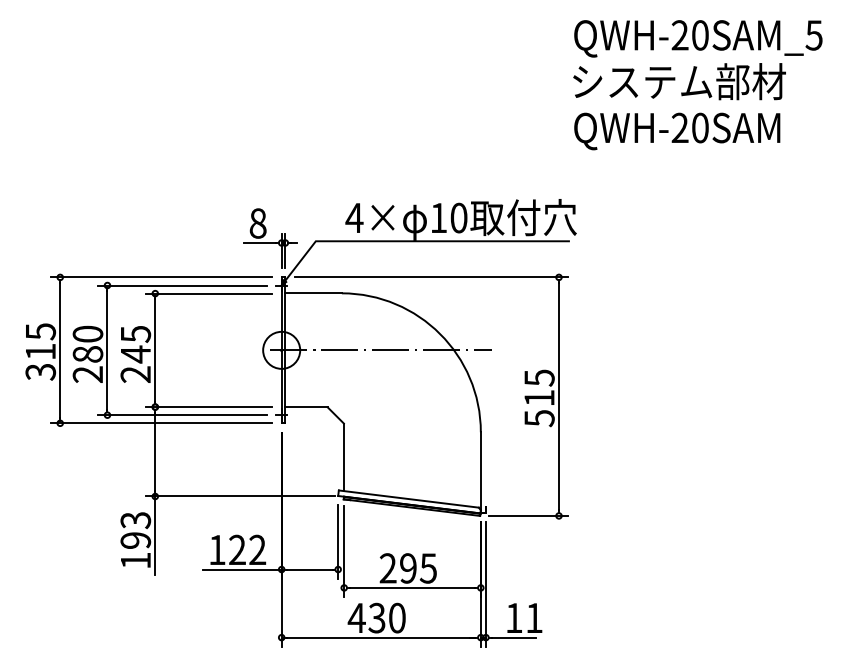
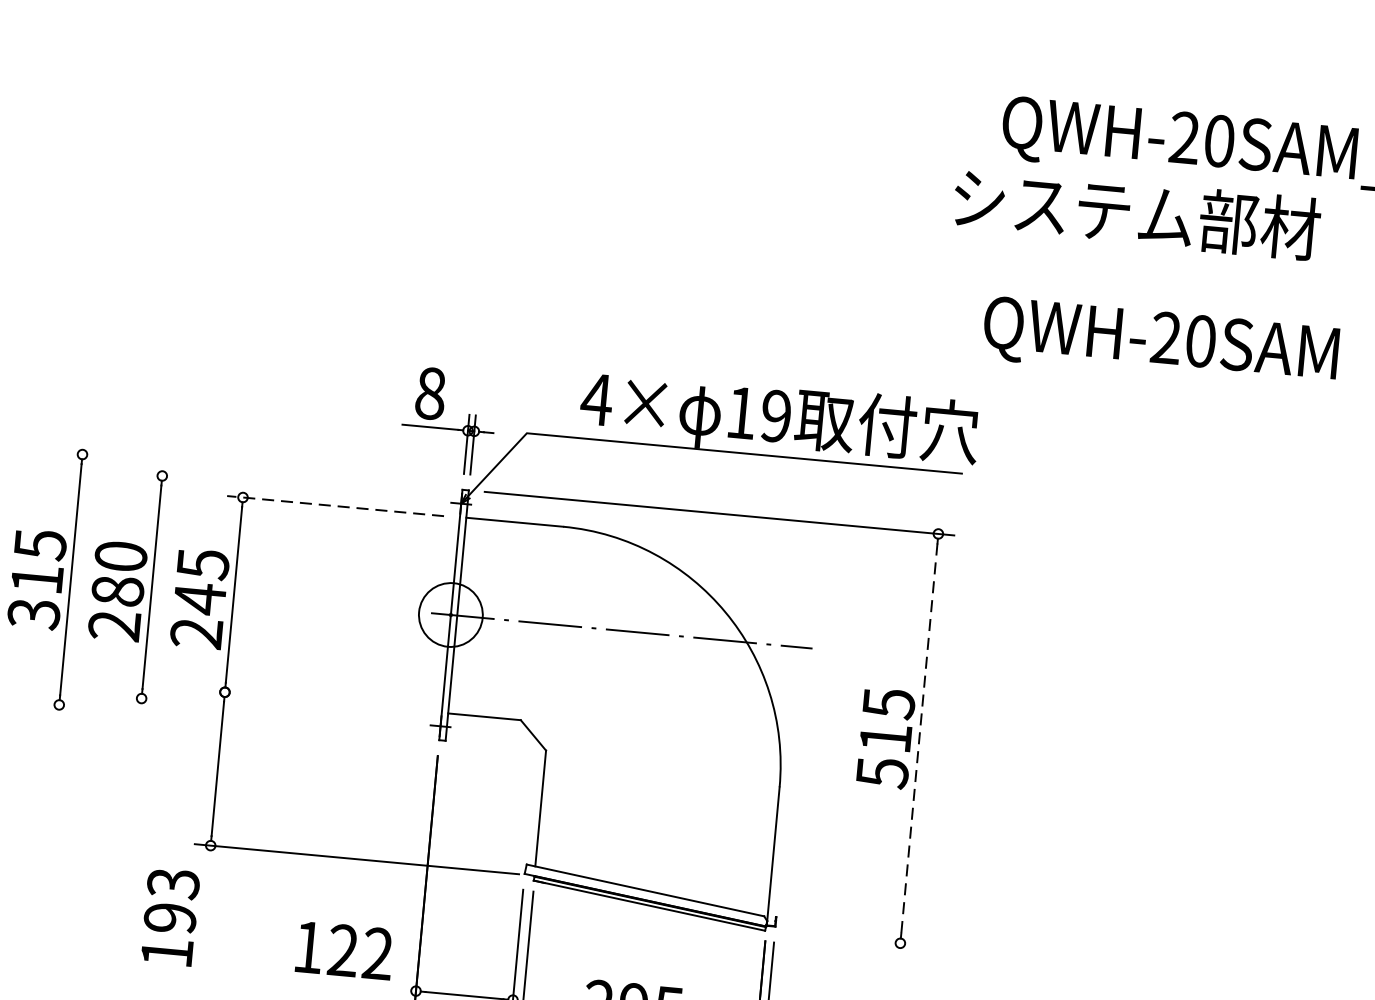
text: (679, 81) -> (1136, 213), moved
text: (677, 131) -> (1161, 343), moved
text: (458, 217) -> (775, 415), 10 -> 19
line: (161, 277) -> (256, 470), removed
line: (182, 285) -> (291, 487), removed
line: (208, 293) -> (334, 505), solid -> dashed
line: (558, 396) -> (918, 738), solid -> dashed
line: (209, 407) -> (317, 701), removed
line: (182, 415) -> (270, 711), removed
line: (161, 423) -> (233, 721), removed
line: (528, 515) -> (848, 937), removed
line: (155, 535) -> (204, 912), removed
line: (241, 569) -> (347, 984), removed

